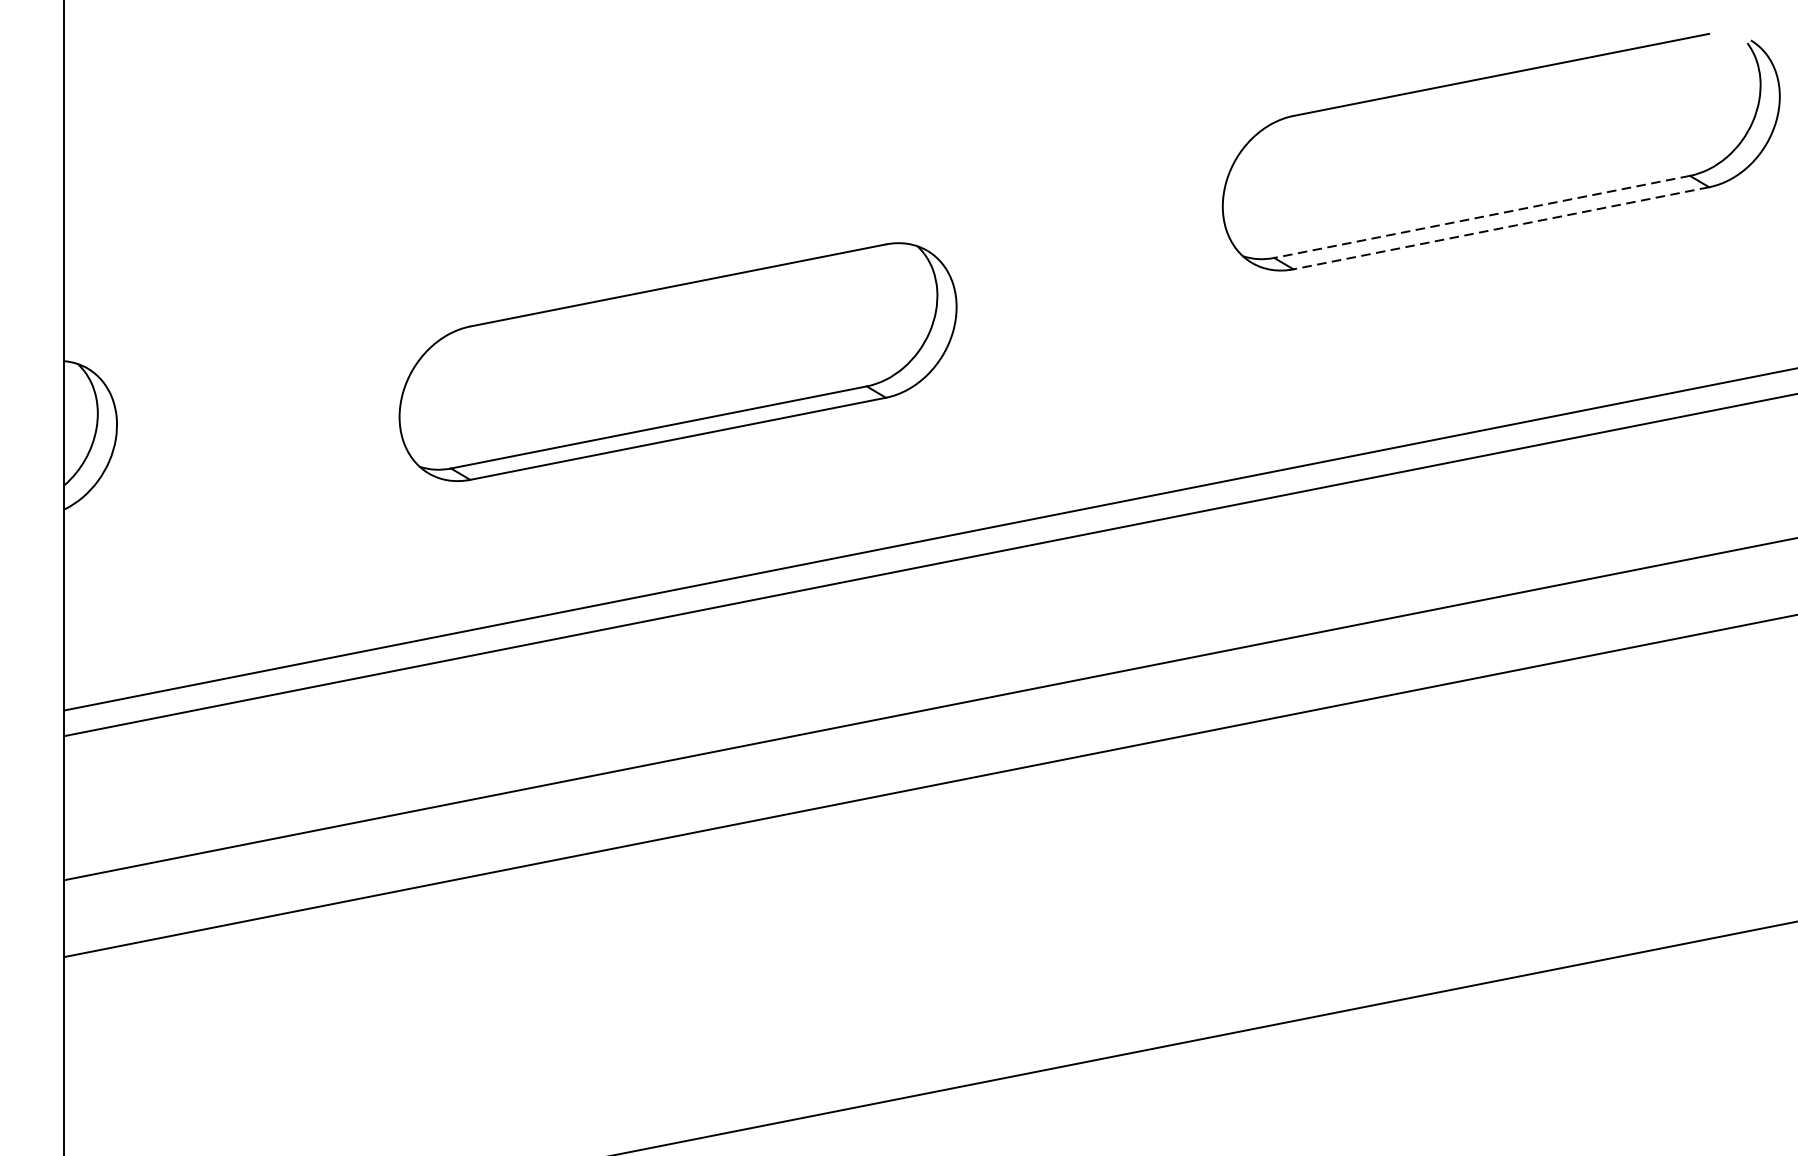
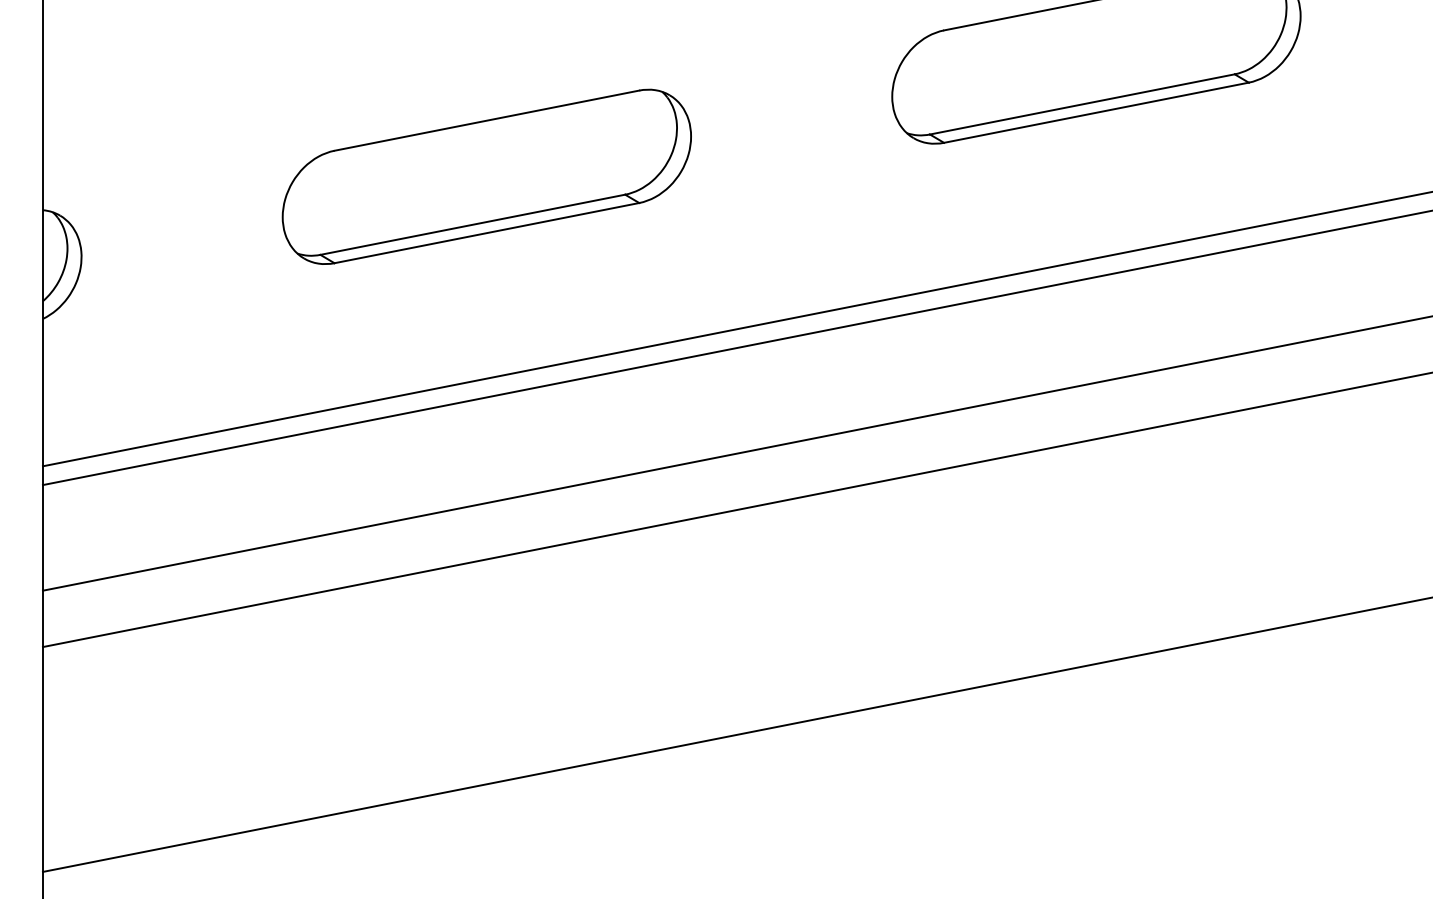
line: (1480, 217) -> (1081, 104), dashed -> solid
line: (1500, 227) -> (1095, 112), dashed -> solid
part: (677, 361) -> (486, 176), moved

